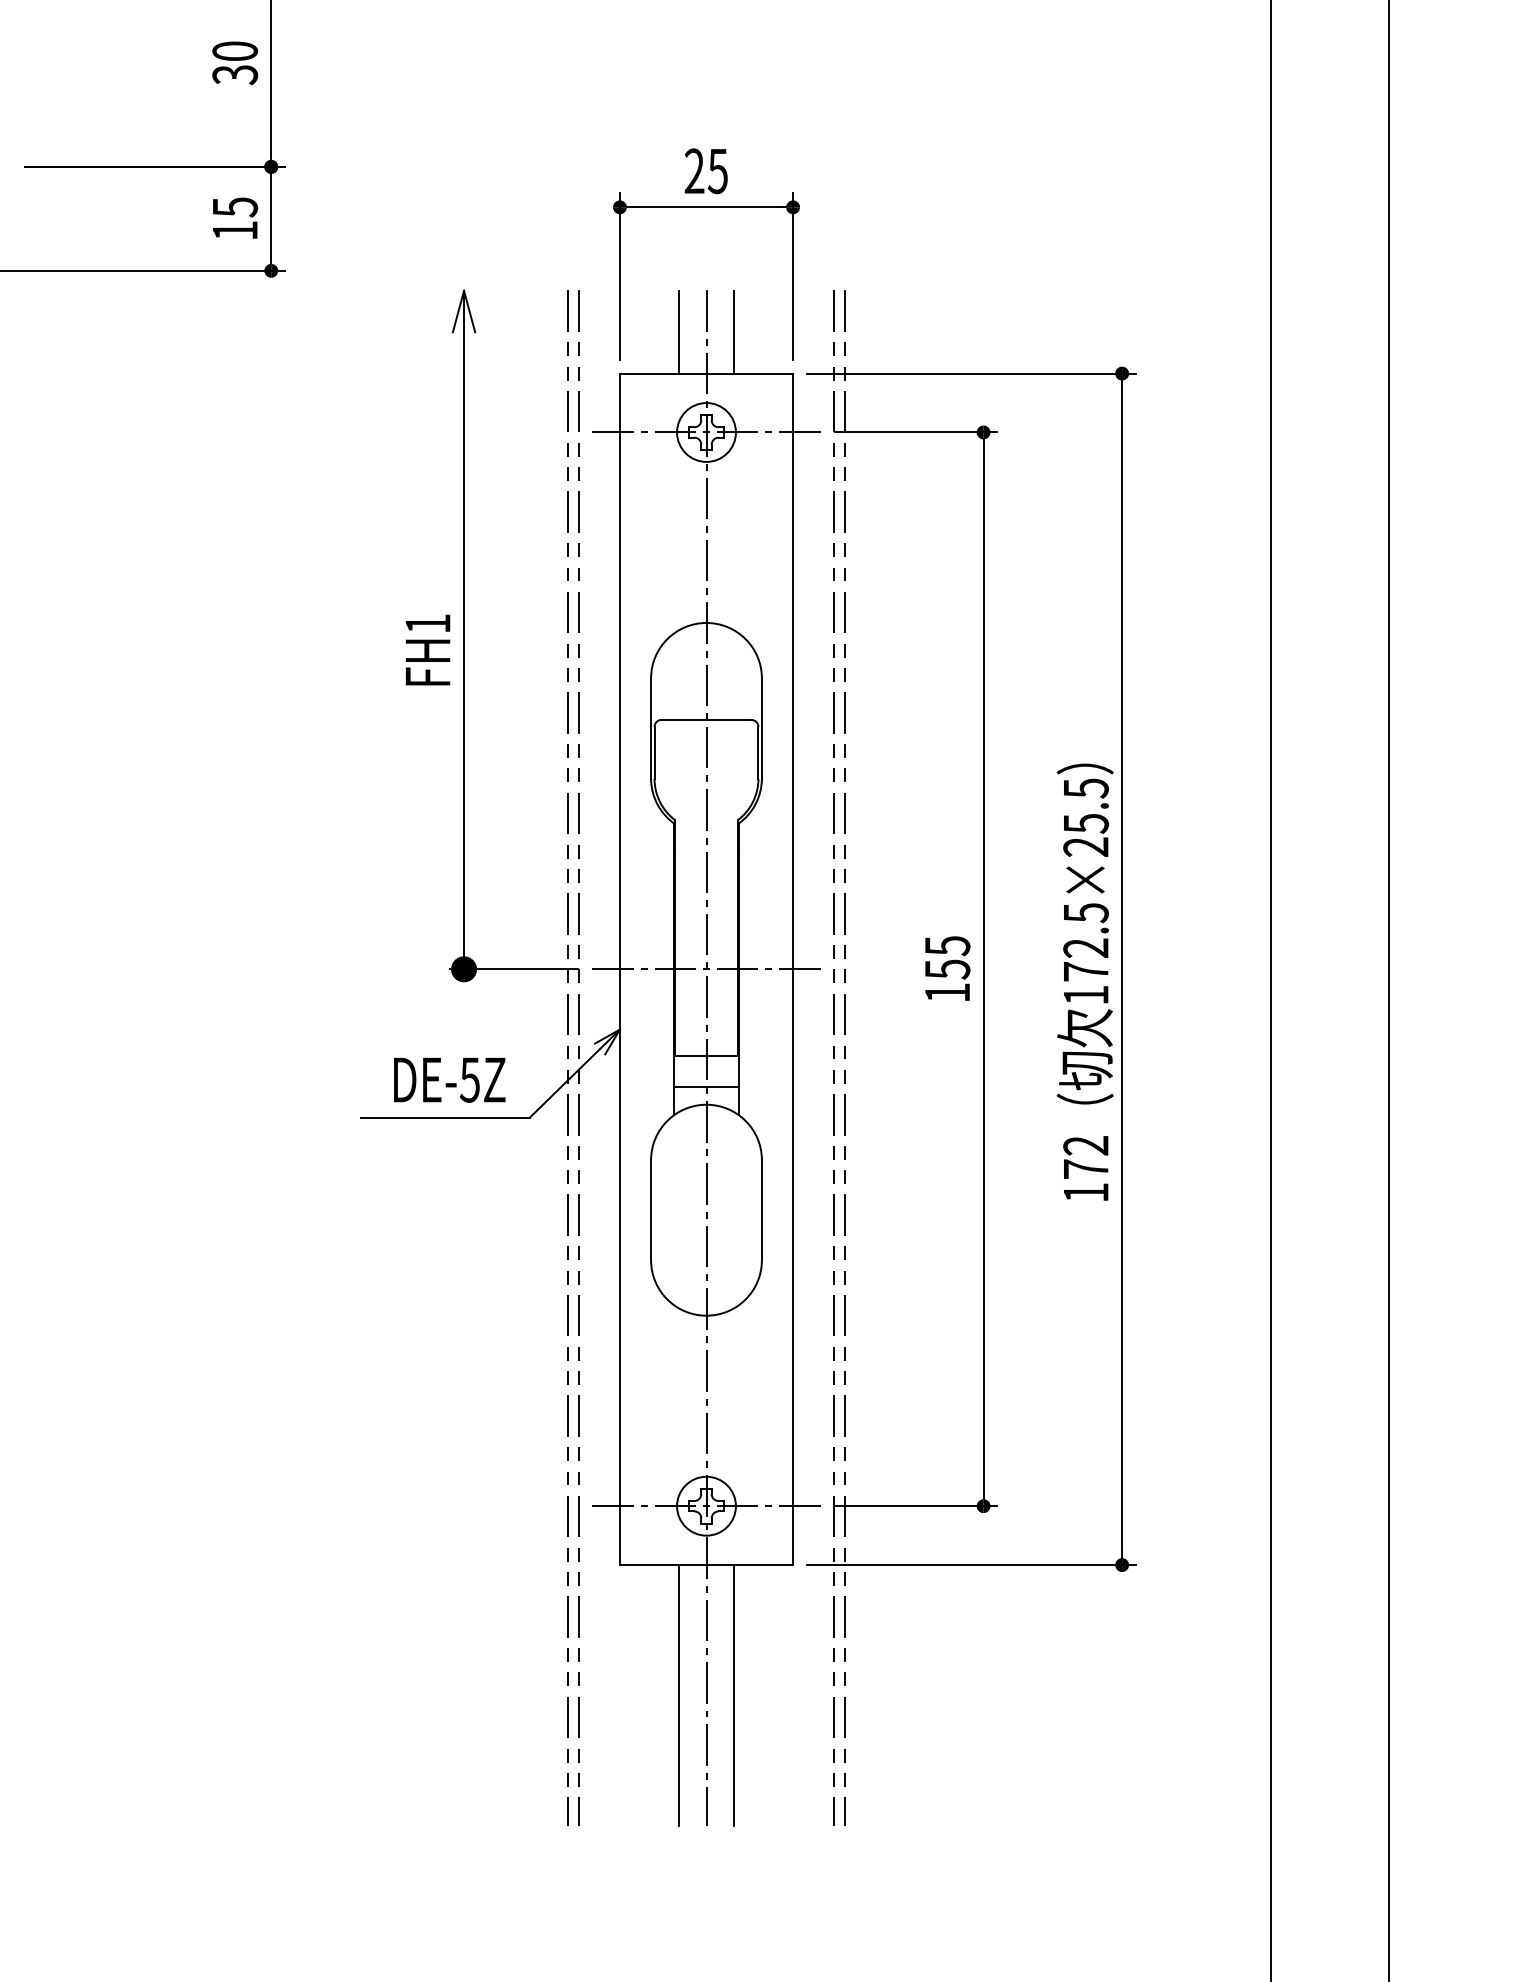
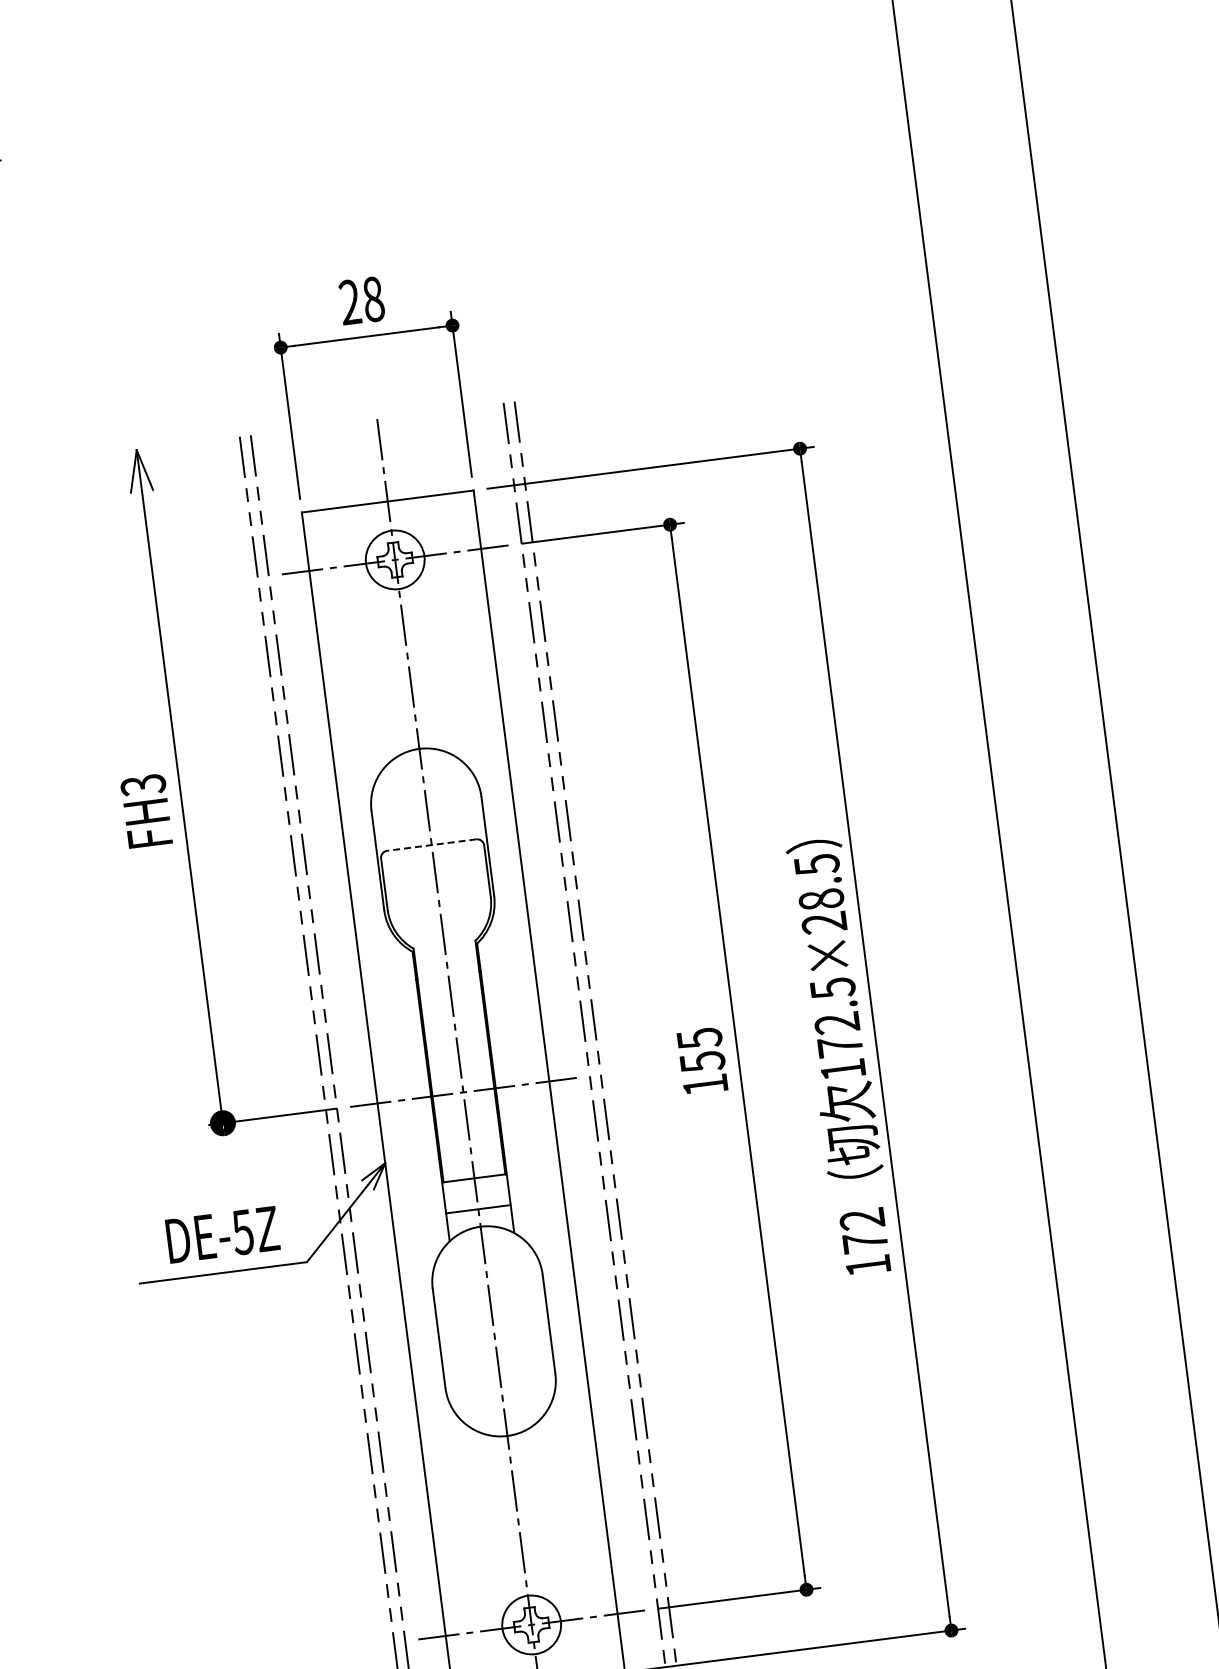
text: (717, 171) -> (372, 299), 25 -> 28
line: (678, 331) -> (354, 463), removed
line: (734, 331) -> (410, 456), removed
text: (427, 623) -> (142, 784), FH1 -> FH3
line: (706, 719) -> (431, 844), solid -> dashed
text: (1085, 823) -> (820, 899), 172.5×25.5 -> 172.5×28.5

